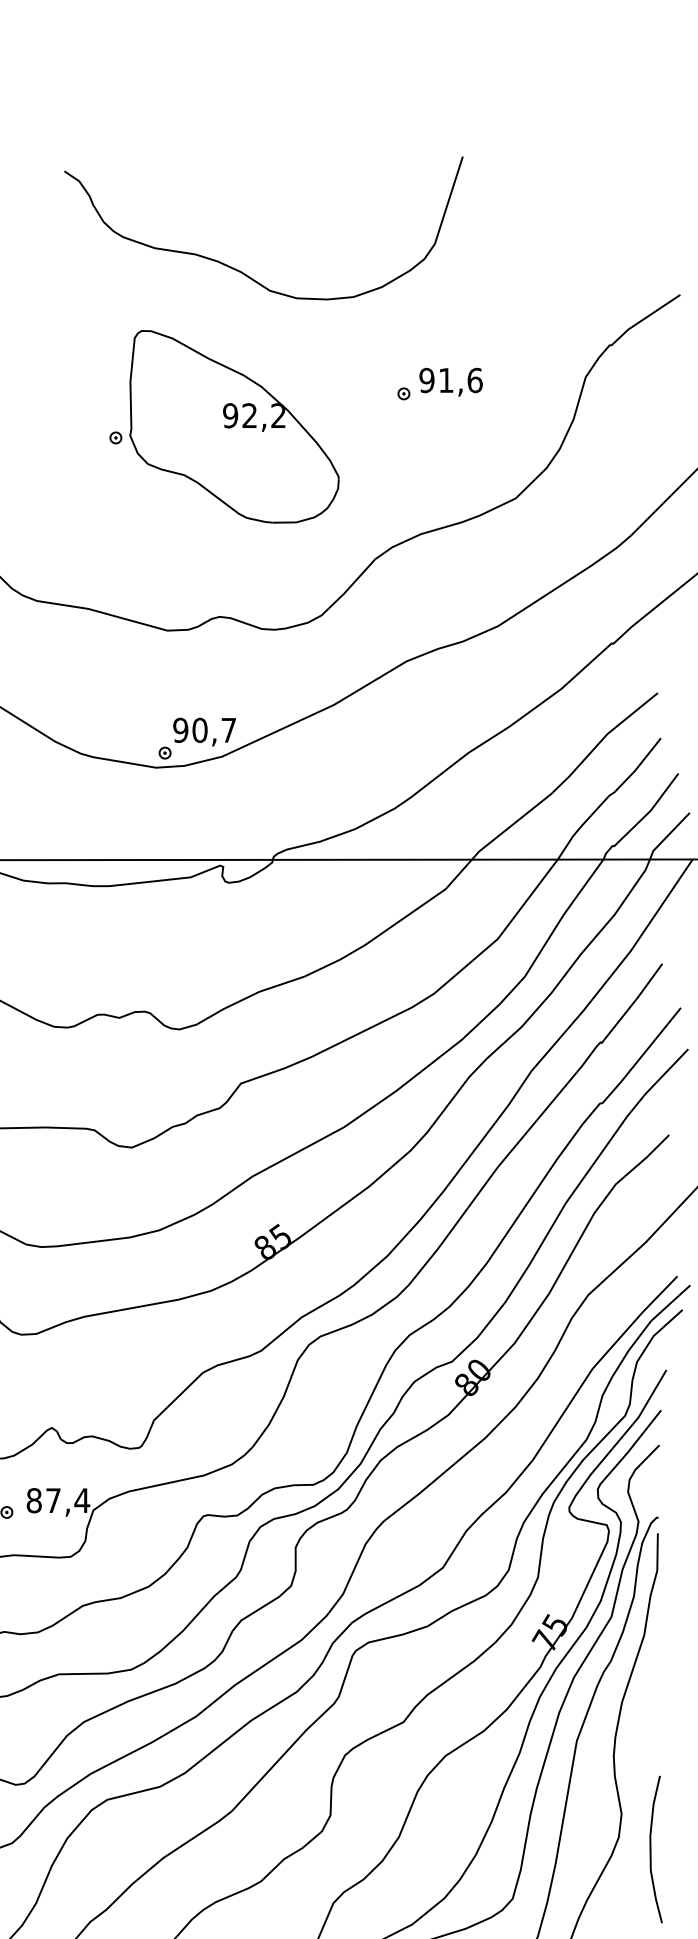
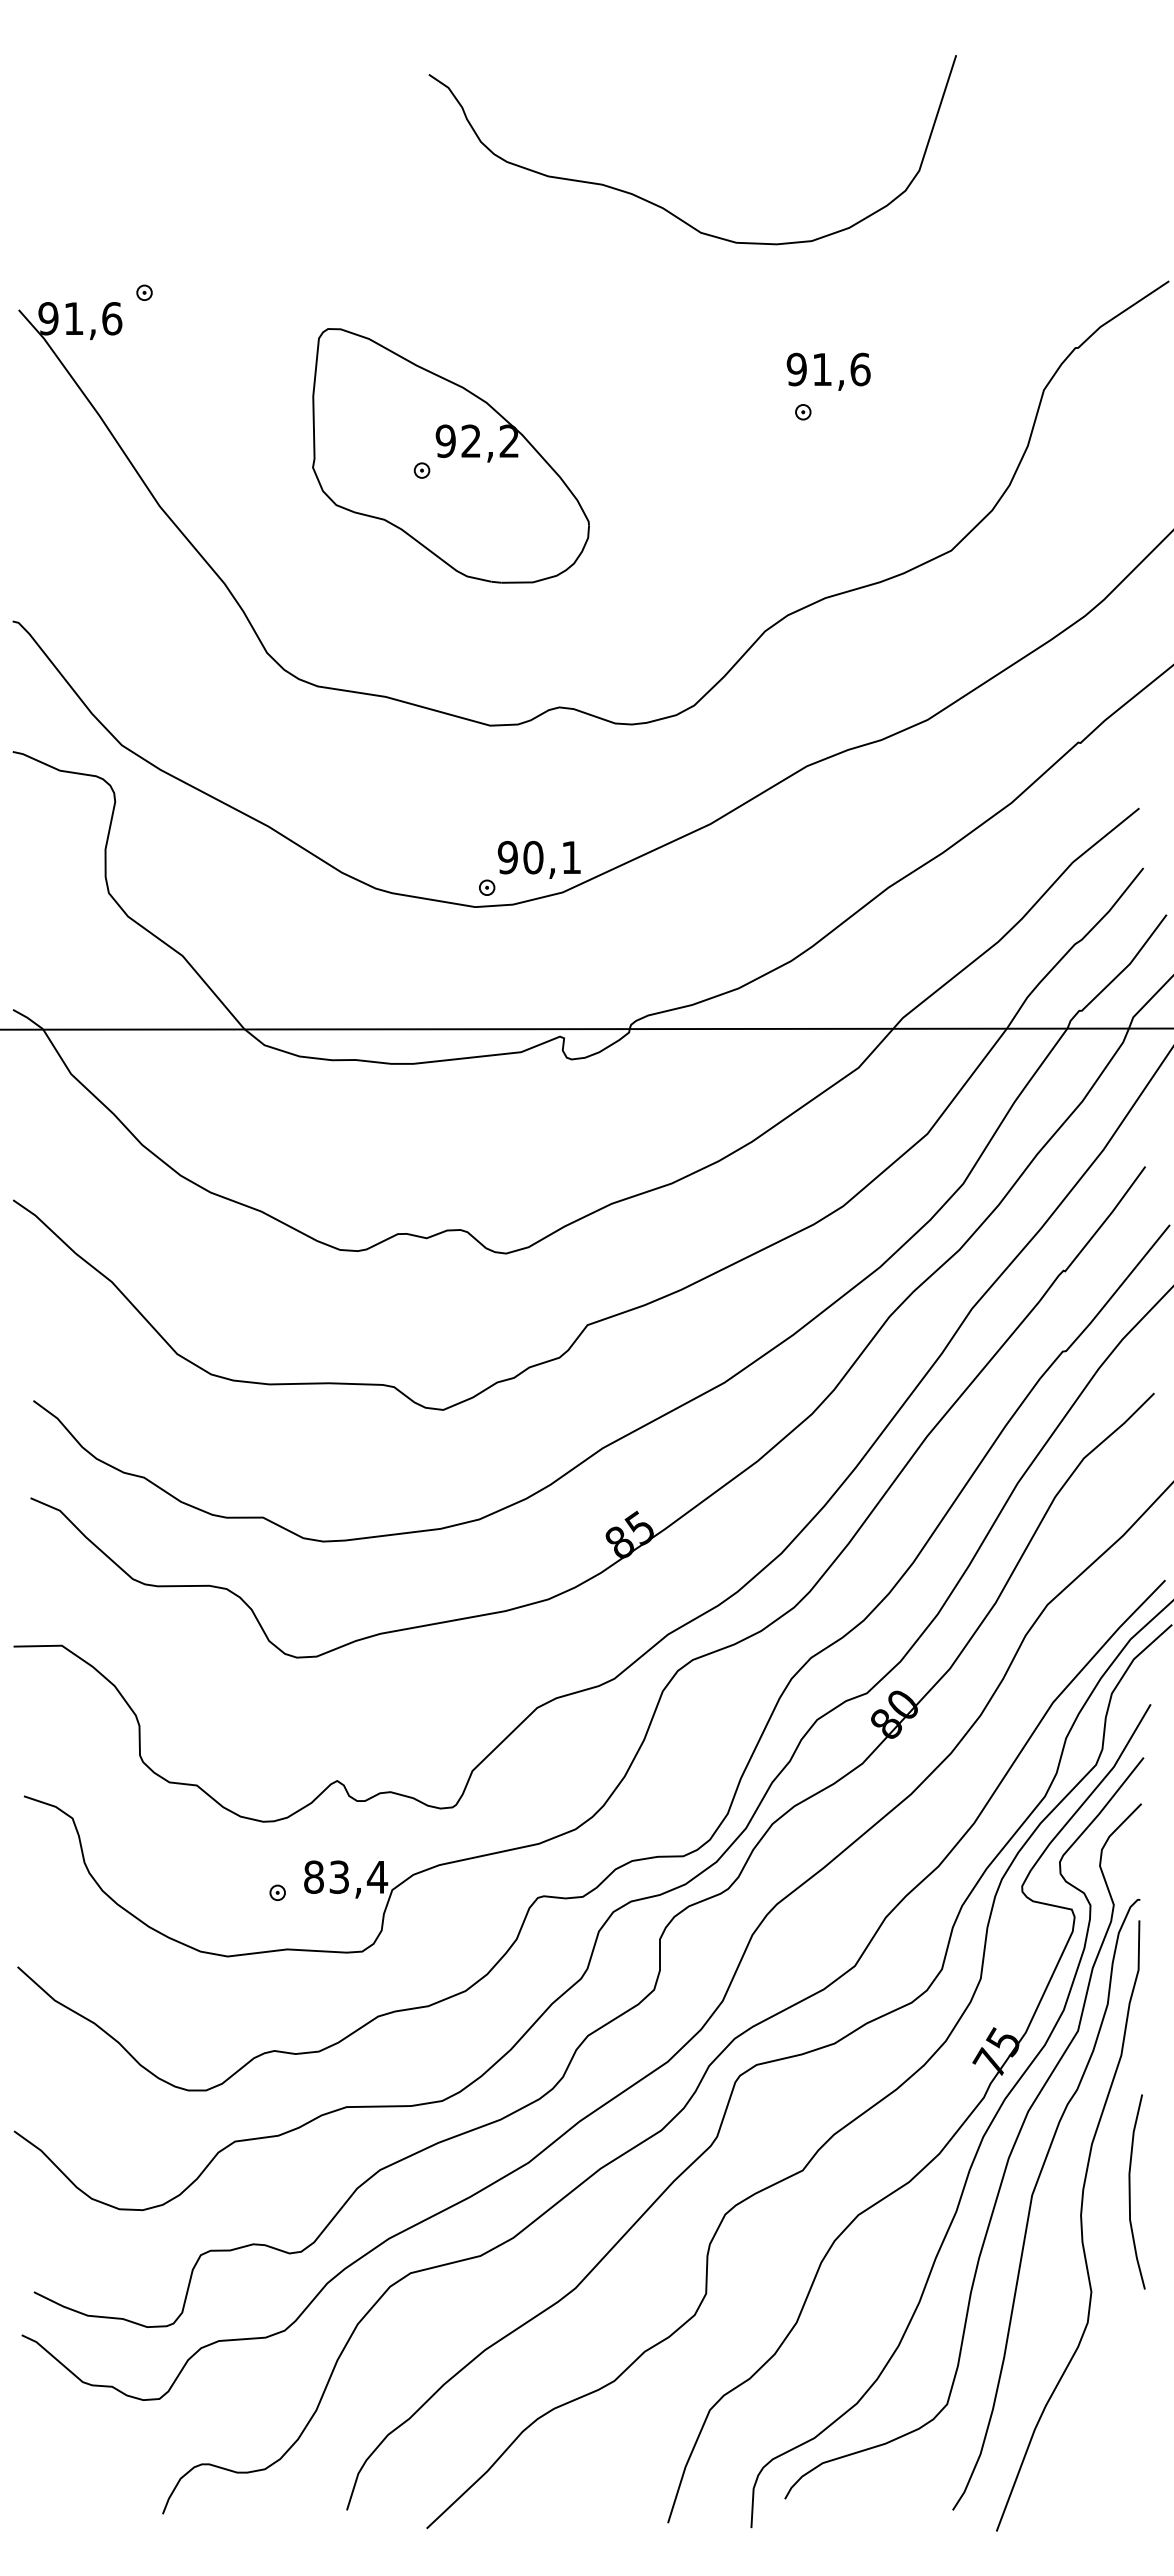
curve: (241, 271) -> (663, 207), moved
text: (450, 381) -> (828, 371), moved
part: (234, 426) -> (450, 455), moved
text: (228, 730) -> (571, 857), 90,7 -> 90,1
text: (52, 1500) -> (338, 1876), 87,4 -> 83,4
curve: (651, 1849) -> (1130, 2191), moved

